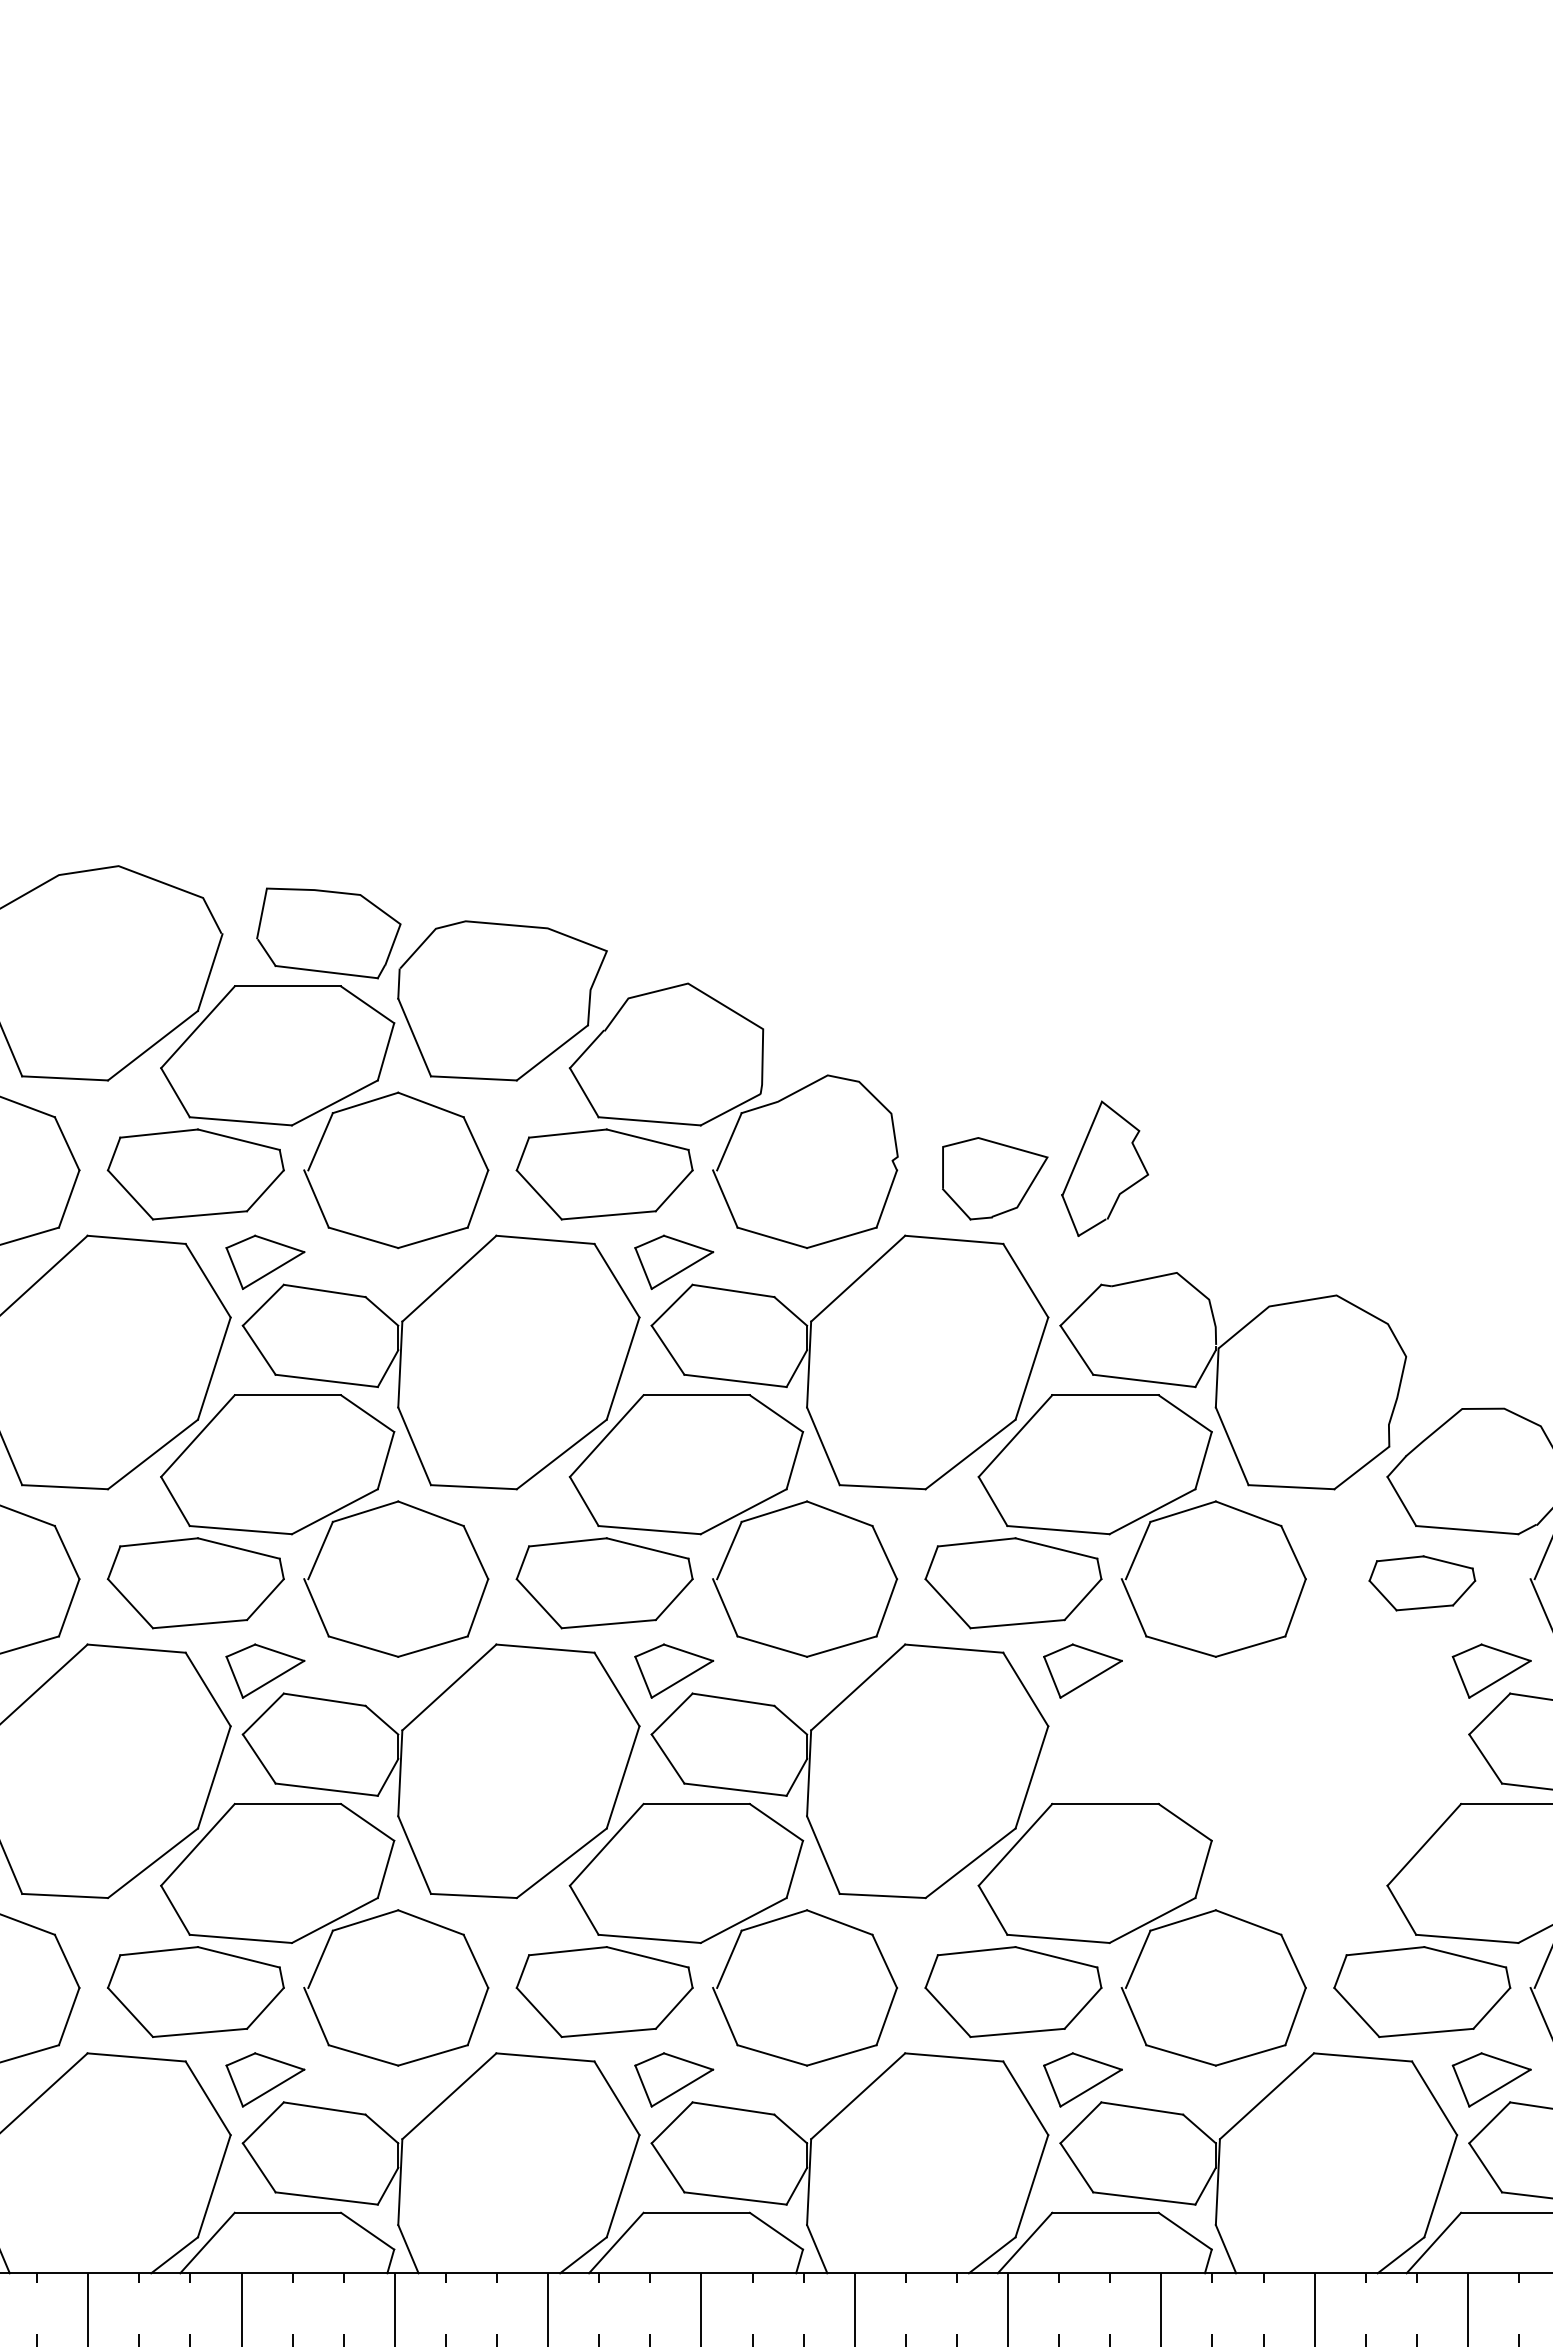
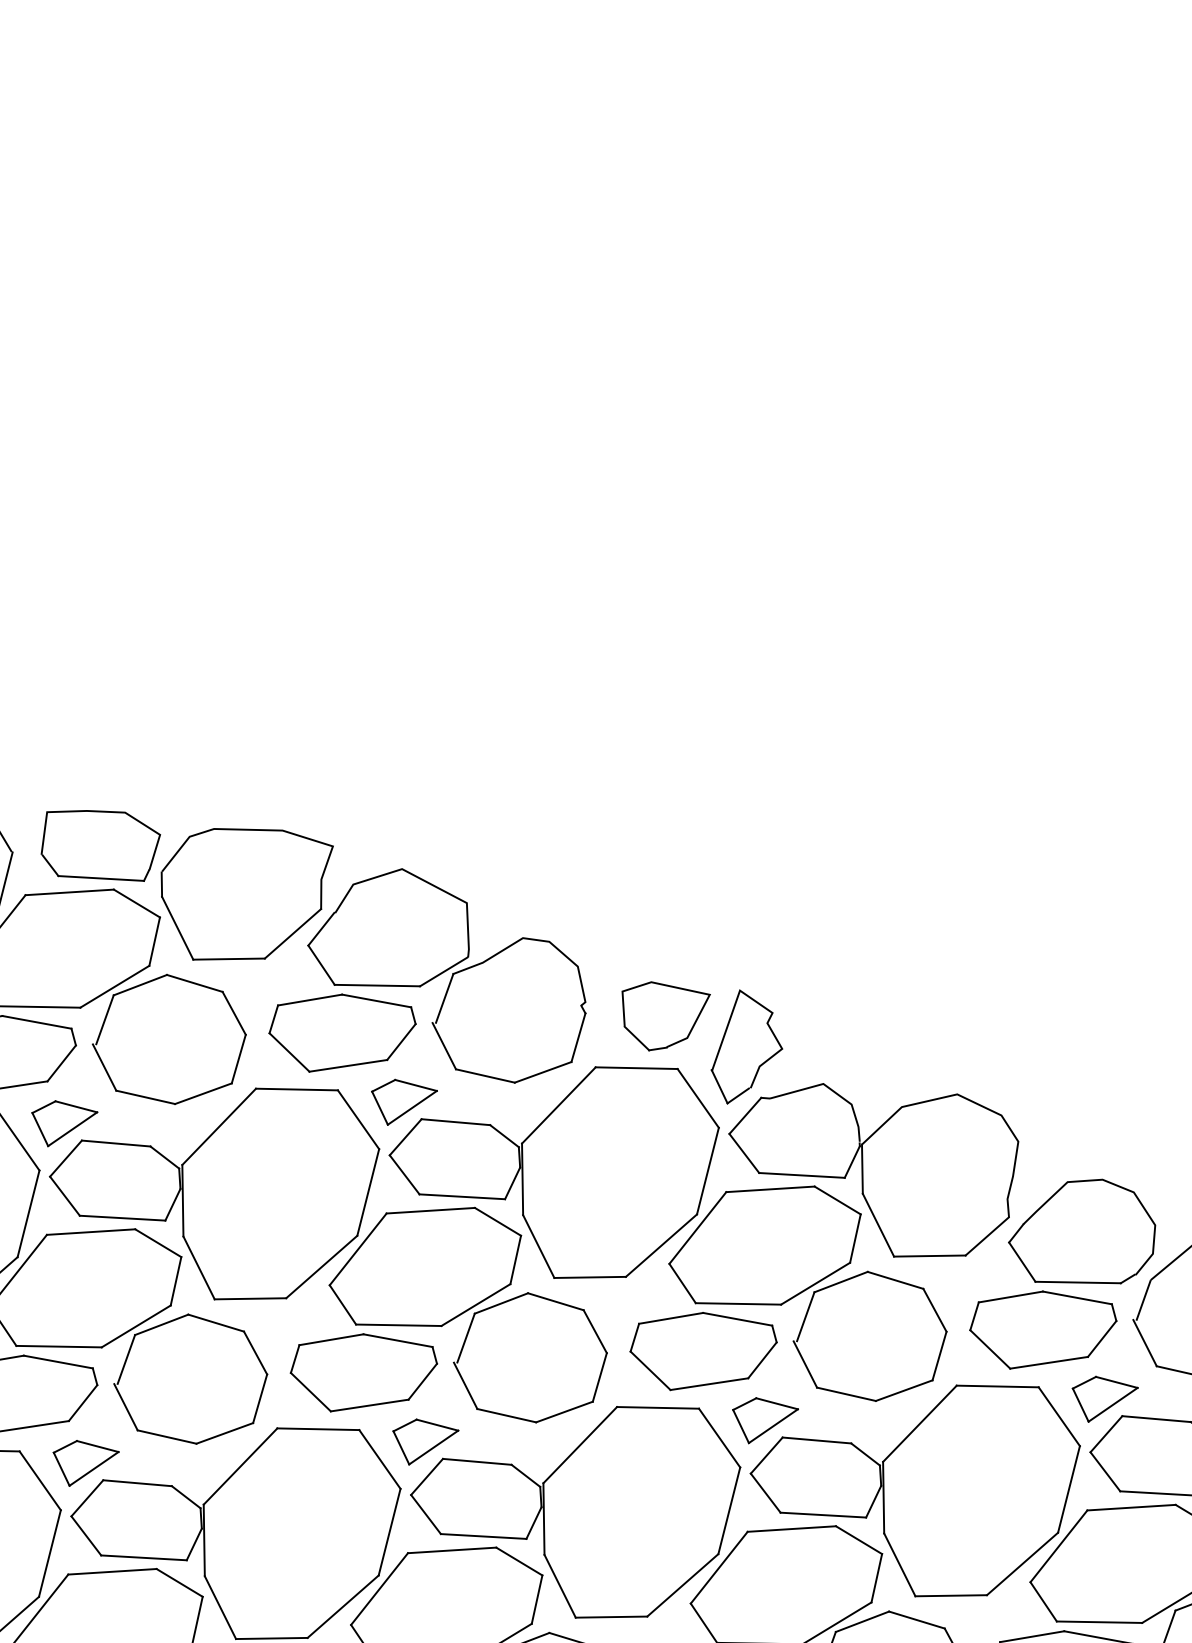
part: (1105, 1168) -> (746, 1045), moved
part: (1422, 1583) -> (1043, 1329), size x1.67
part: (1258, 1771) -> (917, 1494), added

